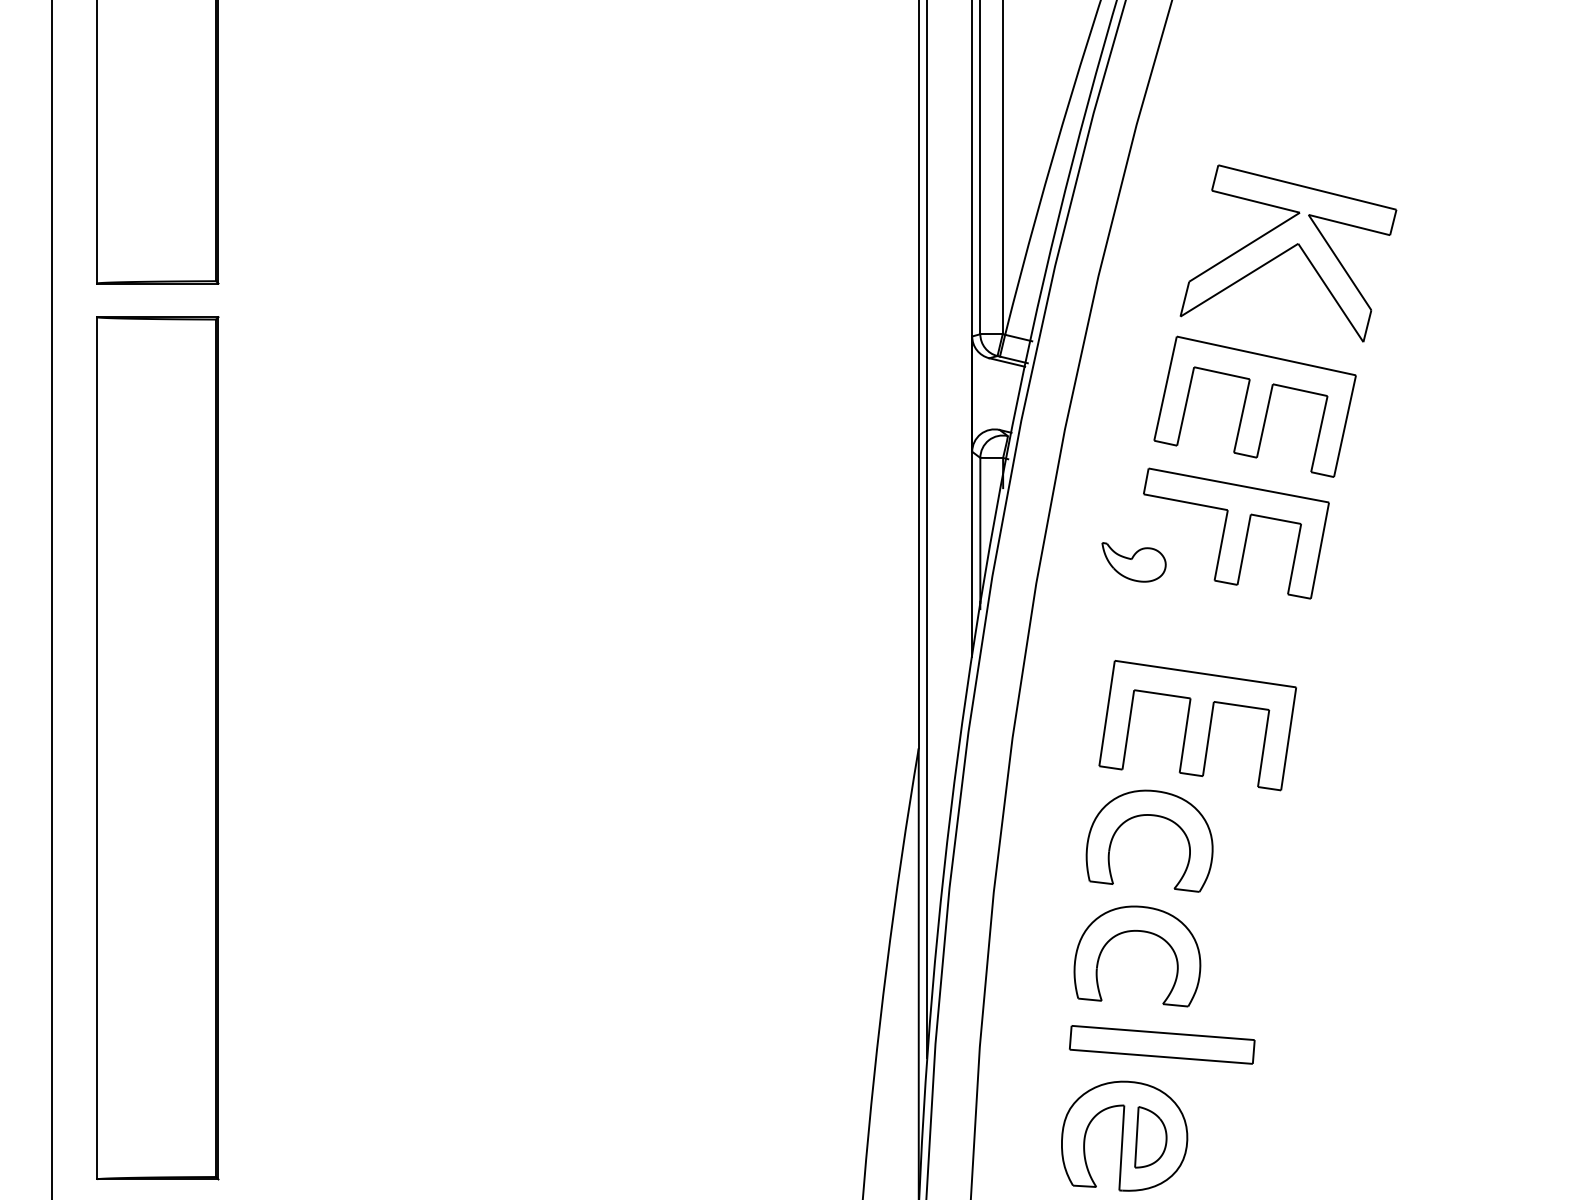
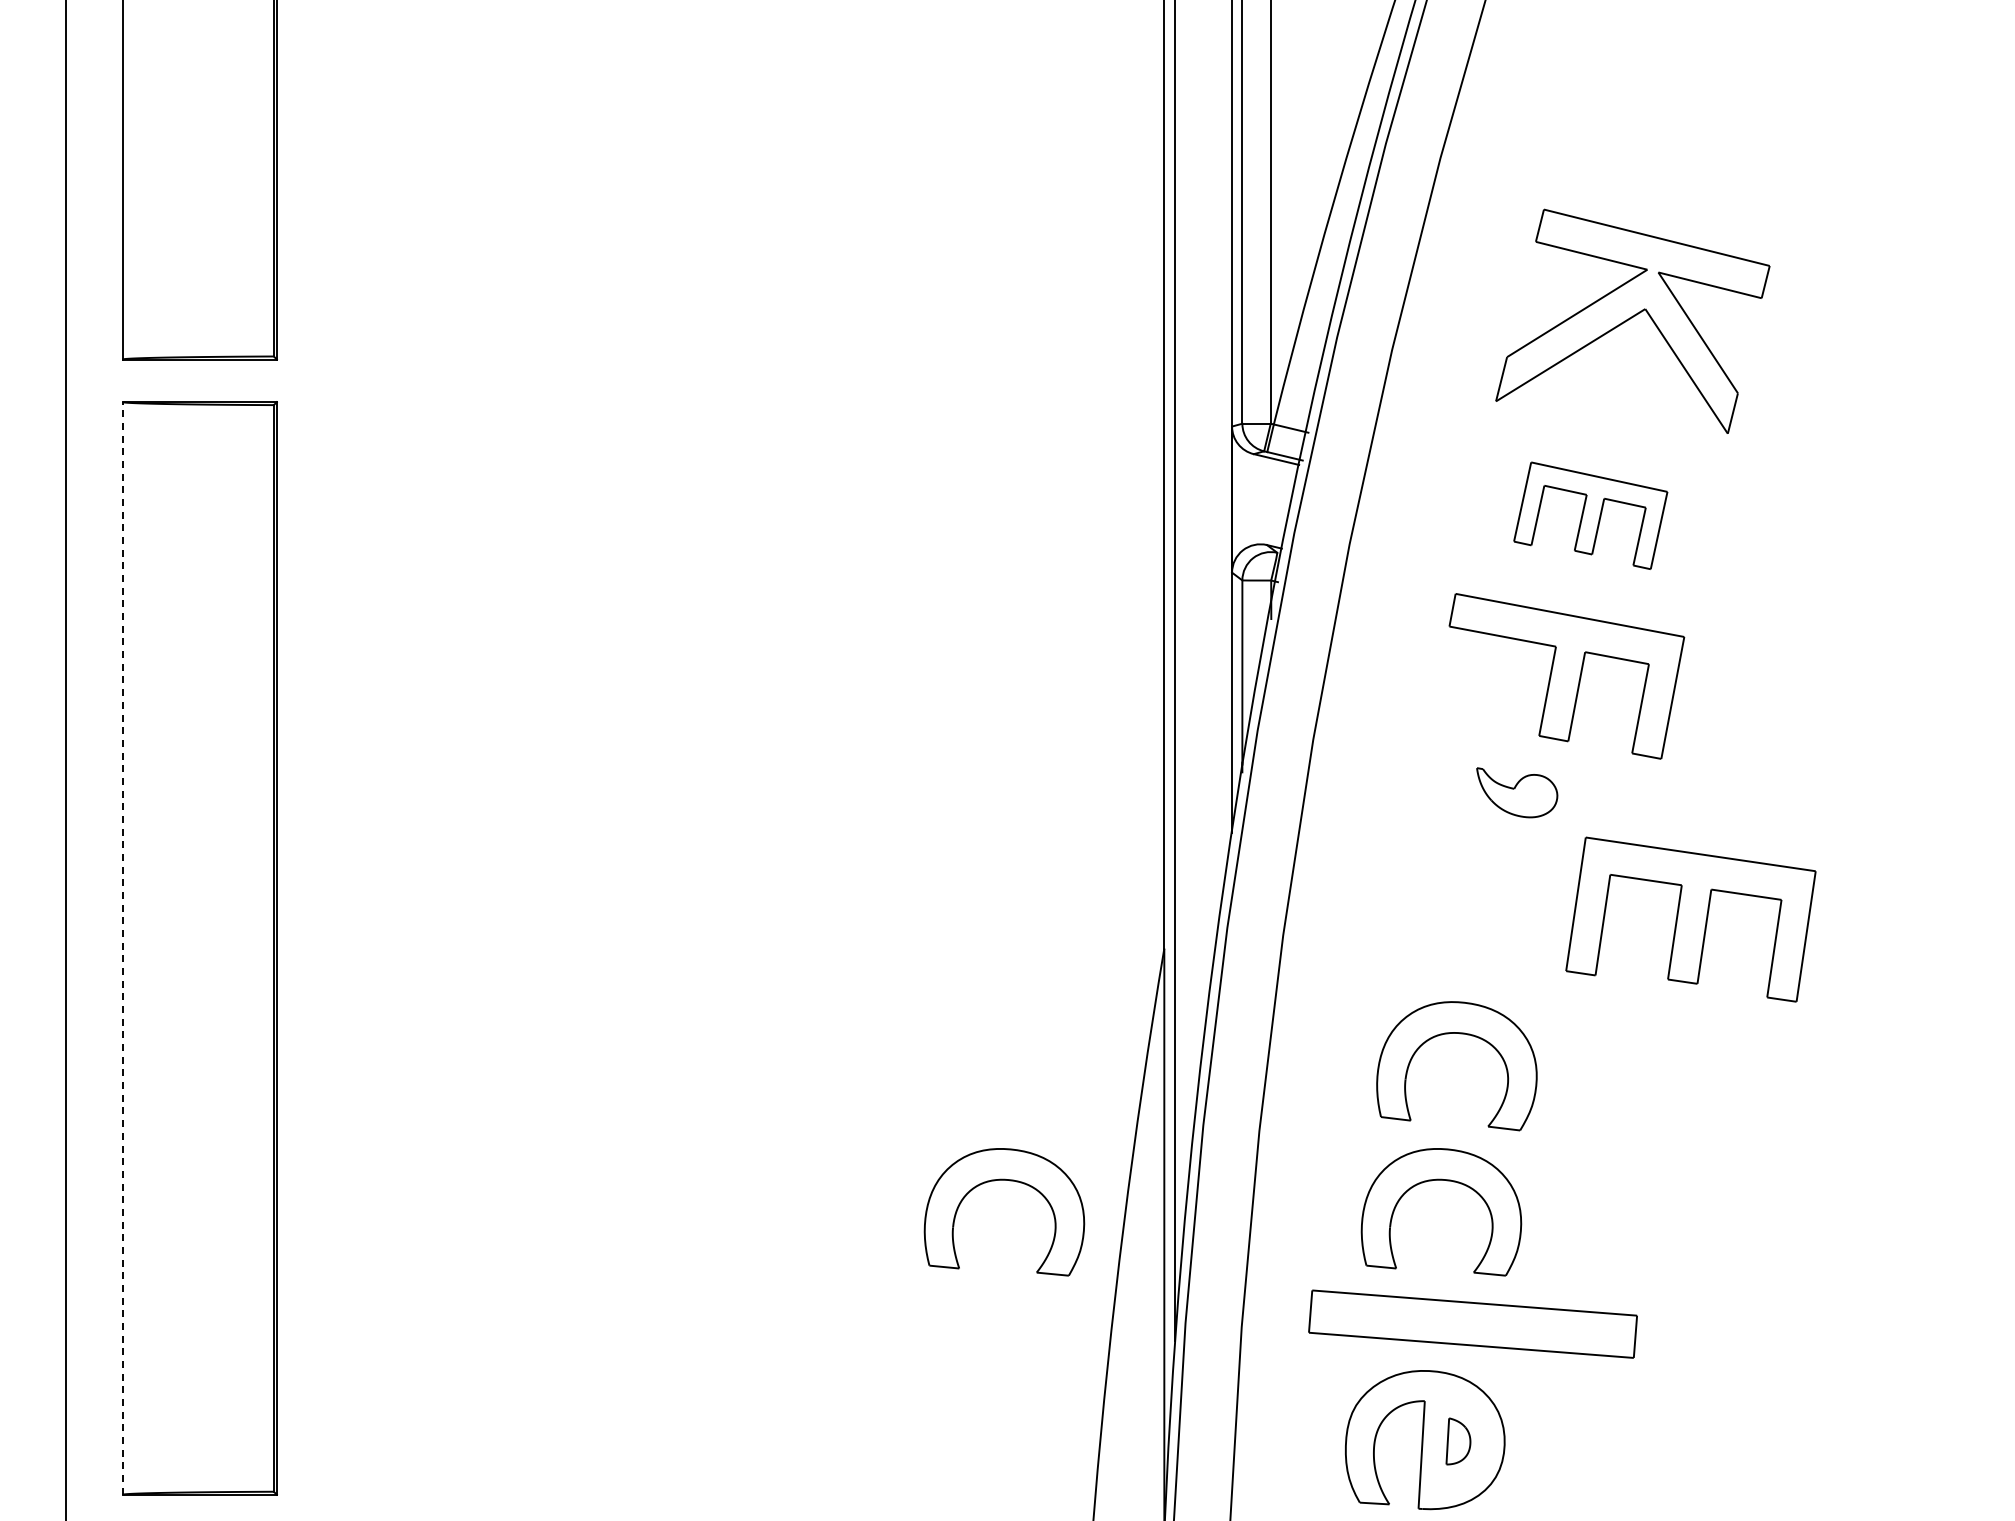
part: (1255, 406) -> (1590, 515), size x0.6
part: (1134, 562) -> (1517, 792), moved
part: (1197, 725) -> (1690, 919), moved
line: (96, 747) -> (122, 947), solid -> dashed
part: (797, 932) -> (1010, 1181), added
part: (1161, 1045) -> (1472, 1324), size x1.4
part: (1150, 1137) -> (1458, 1441), size x0.6

